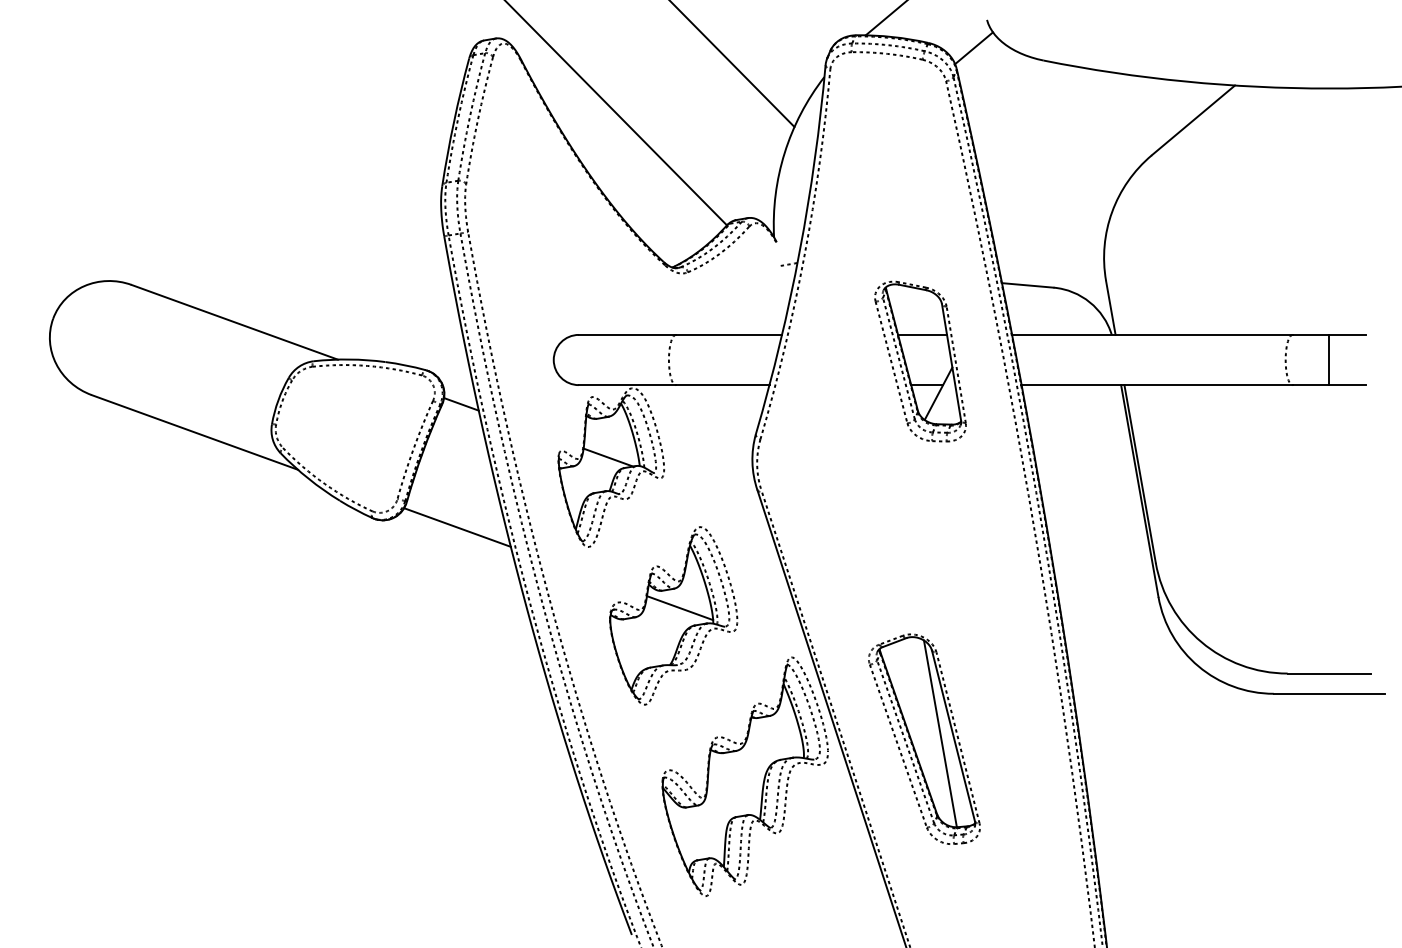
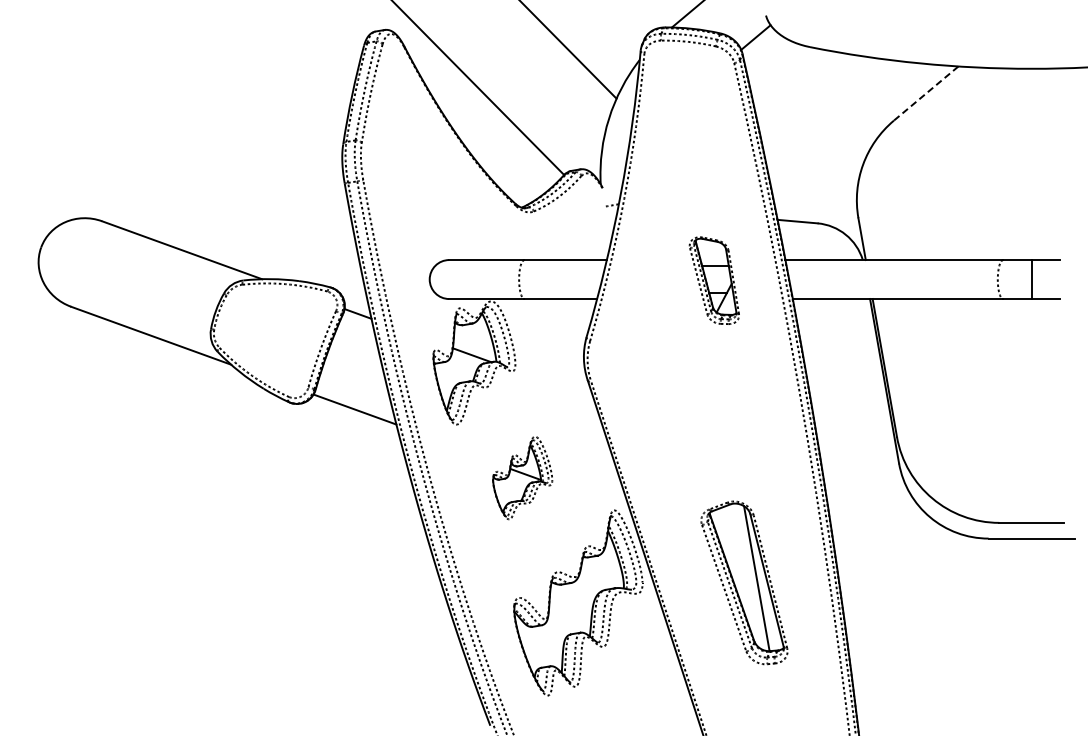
line: (1192, 120) -> (925, 93), solid -> dashed
part: (920, 361) -> (714, 280), size x0.7
part: (673, 615) -> (522, 477), size x0.6
part: (924, 738) -> (744, 582), moved

